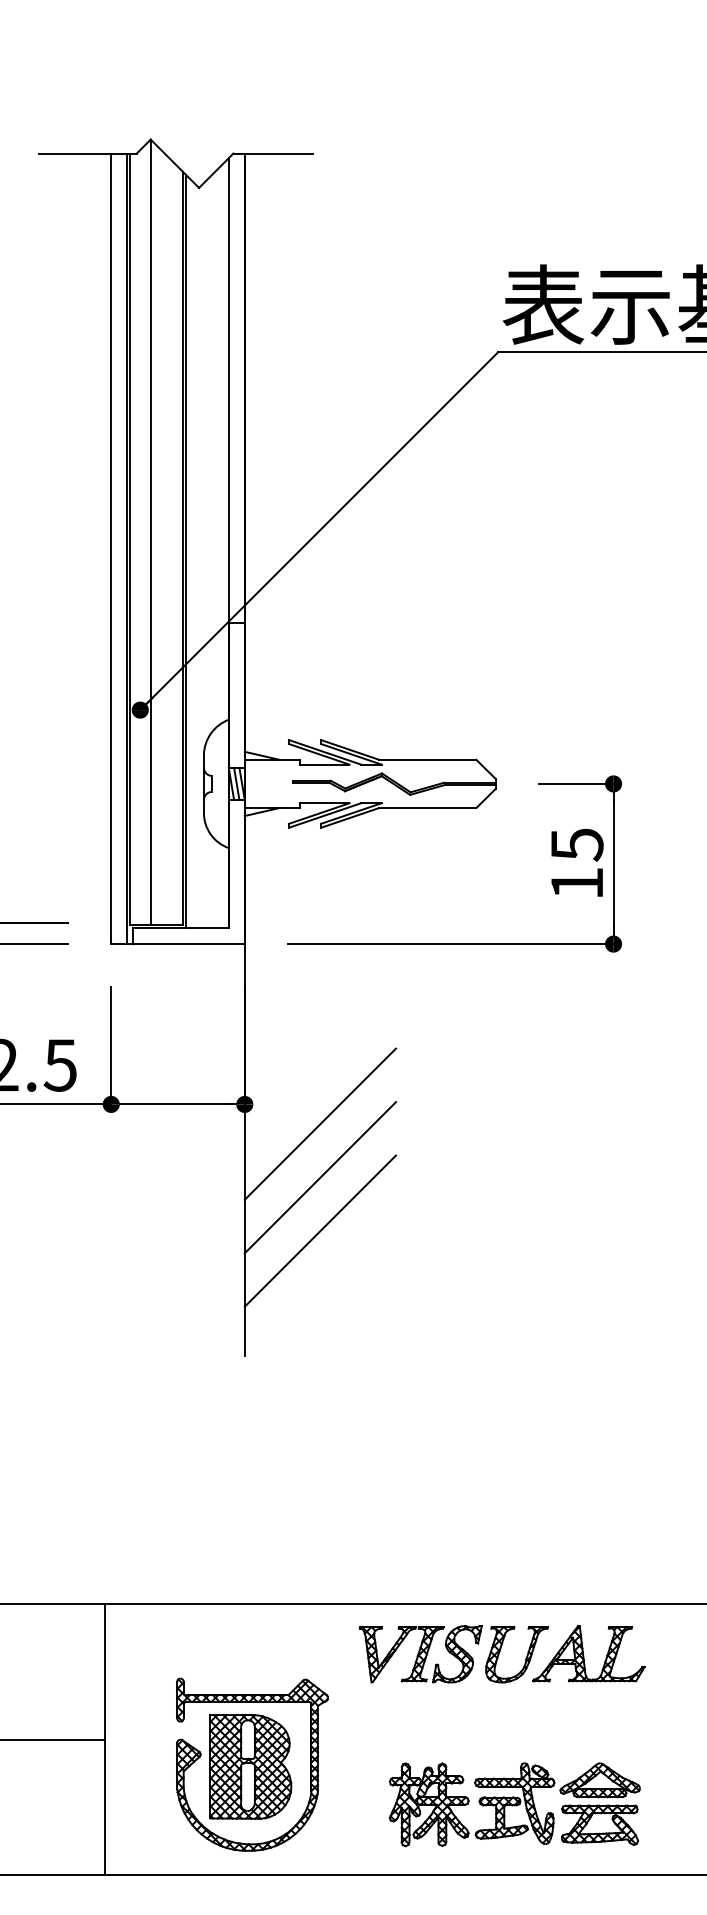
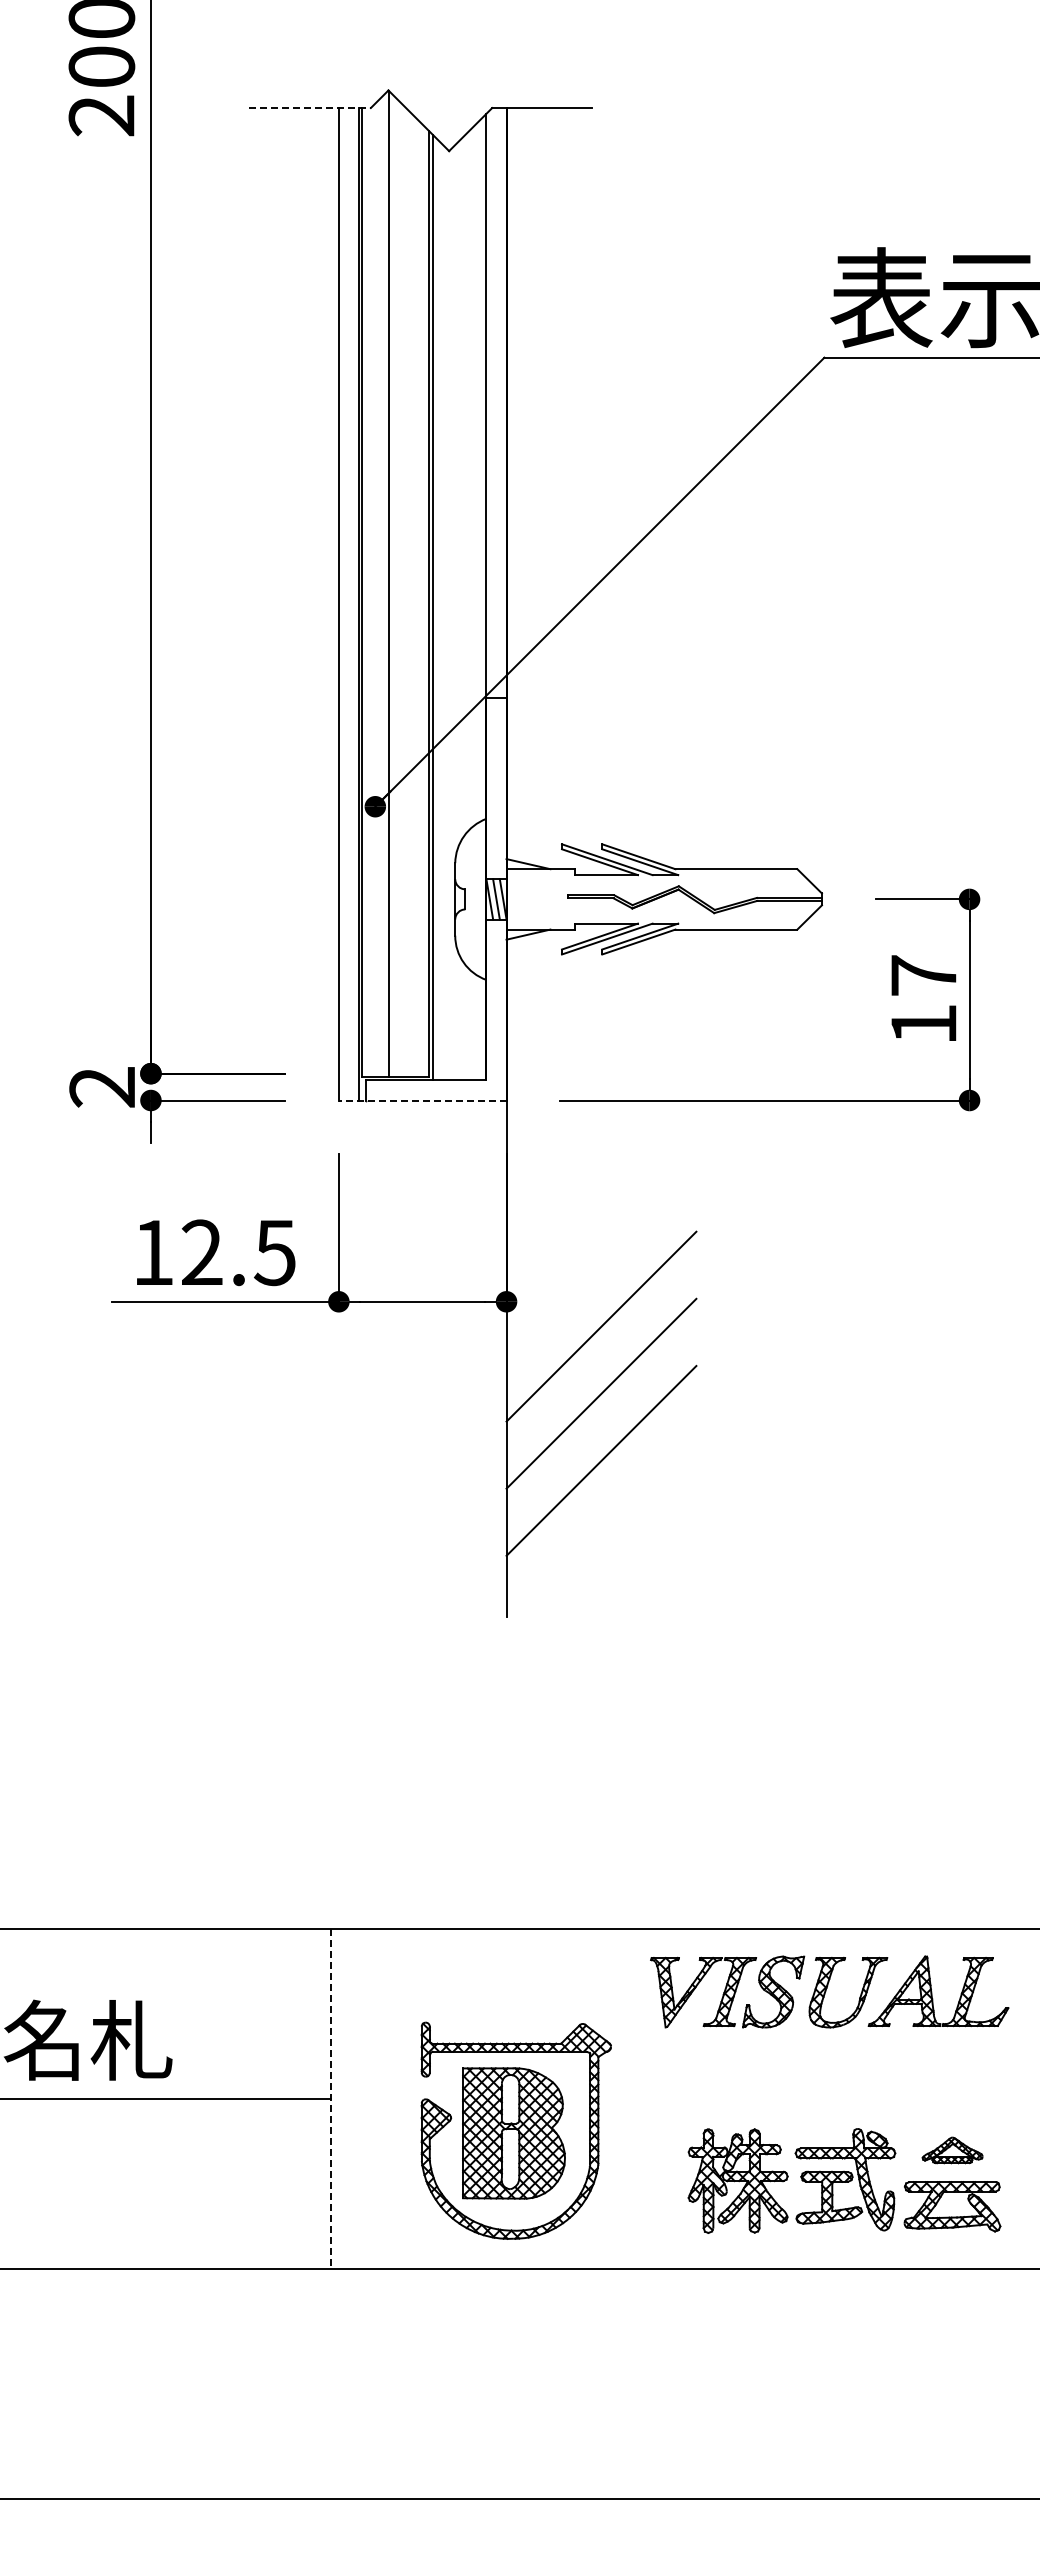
line: (88, 153) -> (310, 108), solid -> dashed
text: (577, 845) -> (924, 976), 15 -> 17
line: (177, 944) -> (422, 1100), solid -> dashed
line: (104, 1739) -> (330, 2099), solid -> dashed
part: (599, 1780) -> (952, 2150), size x0.6

